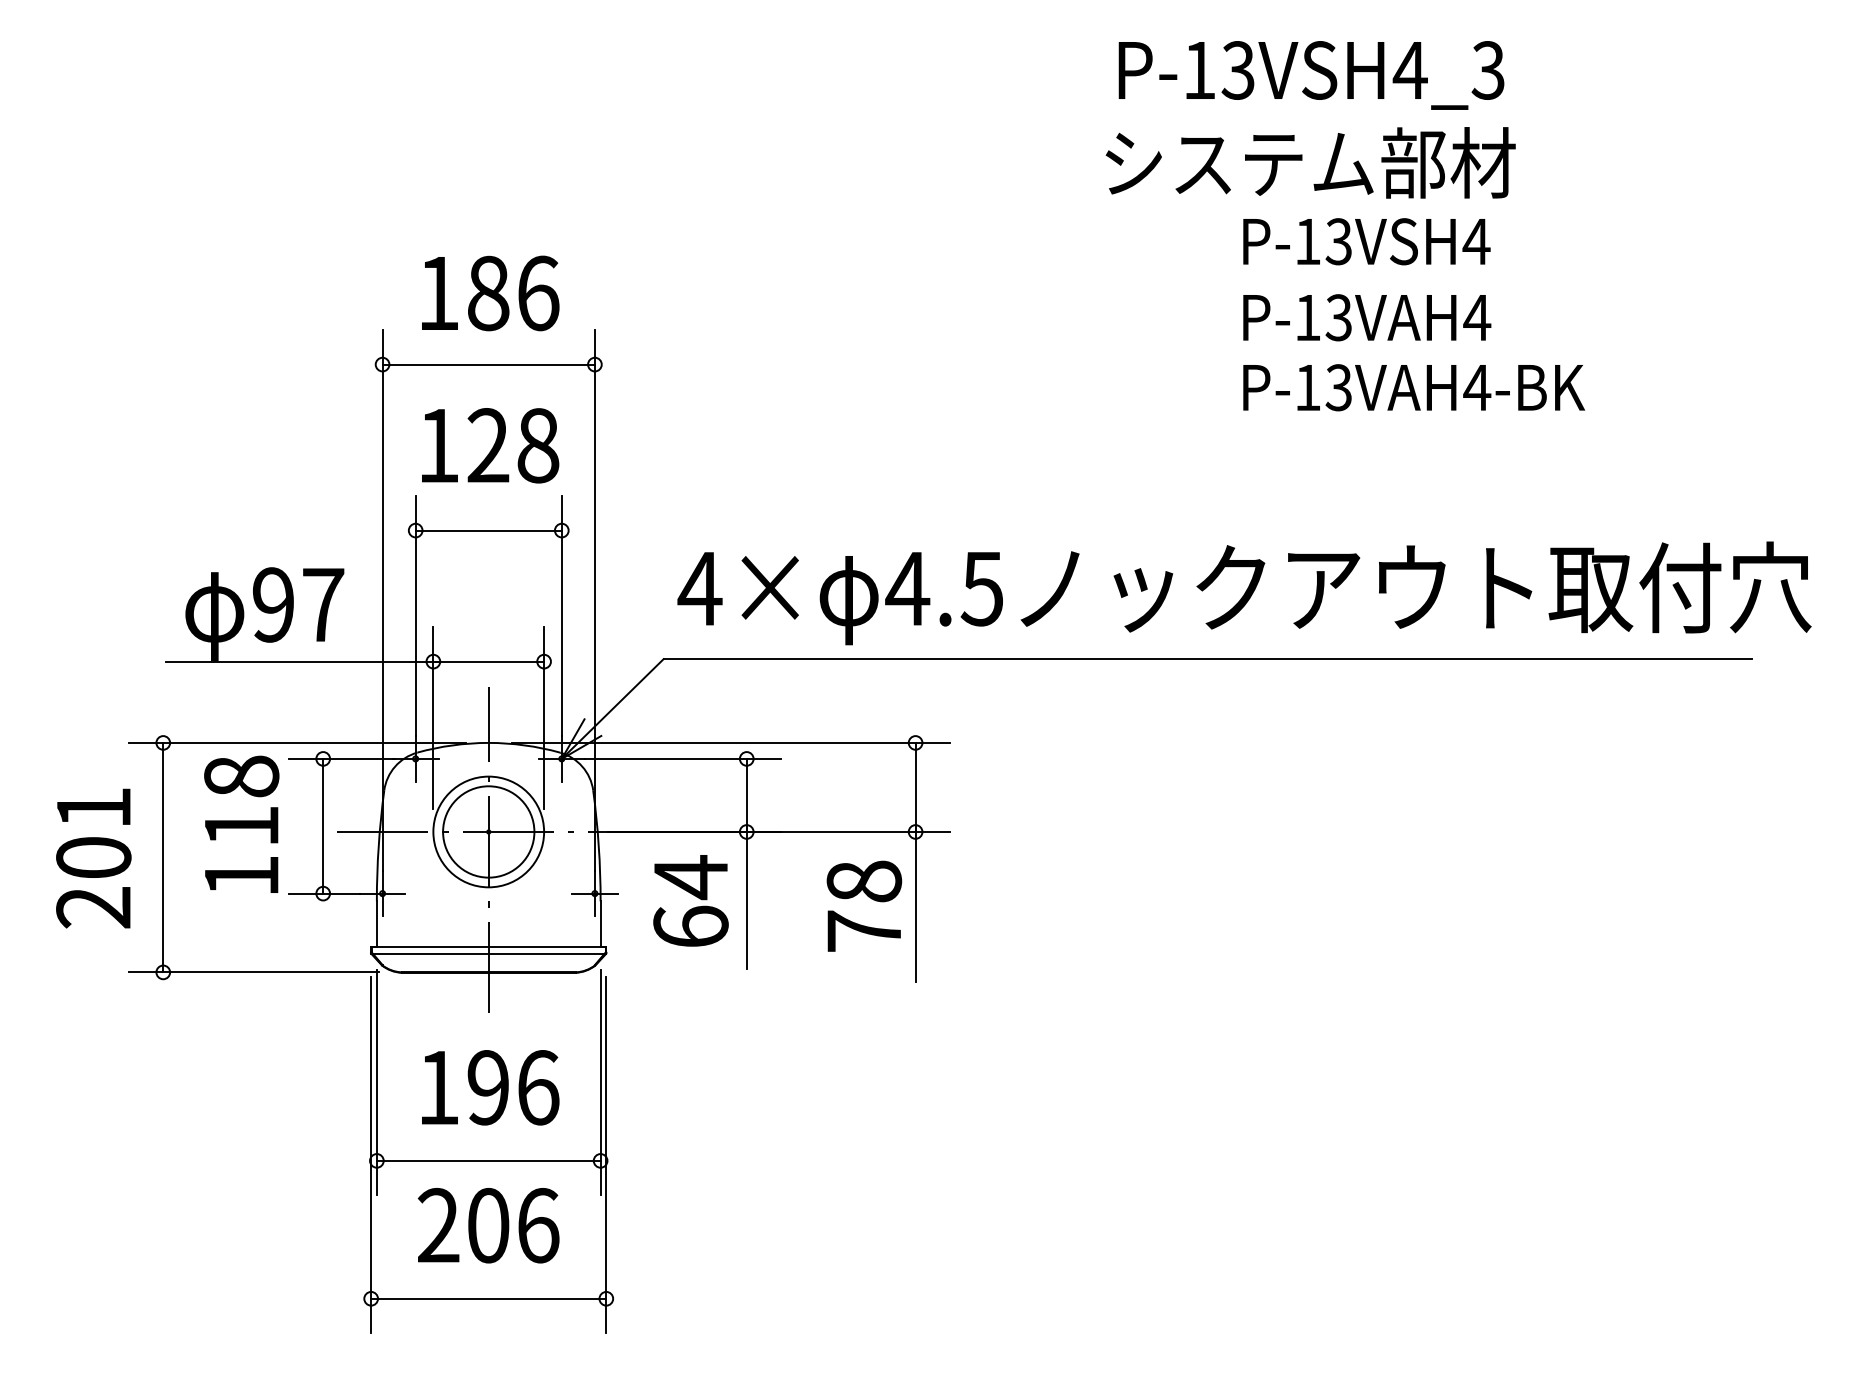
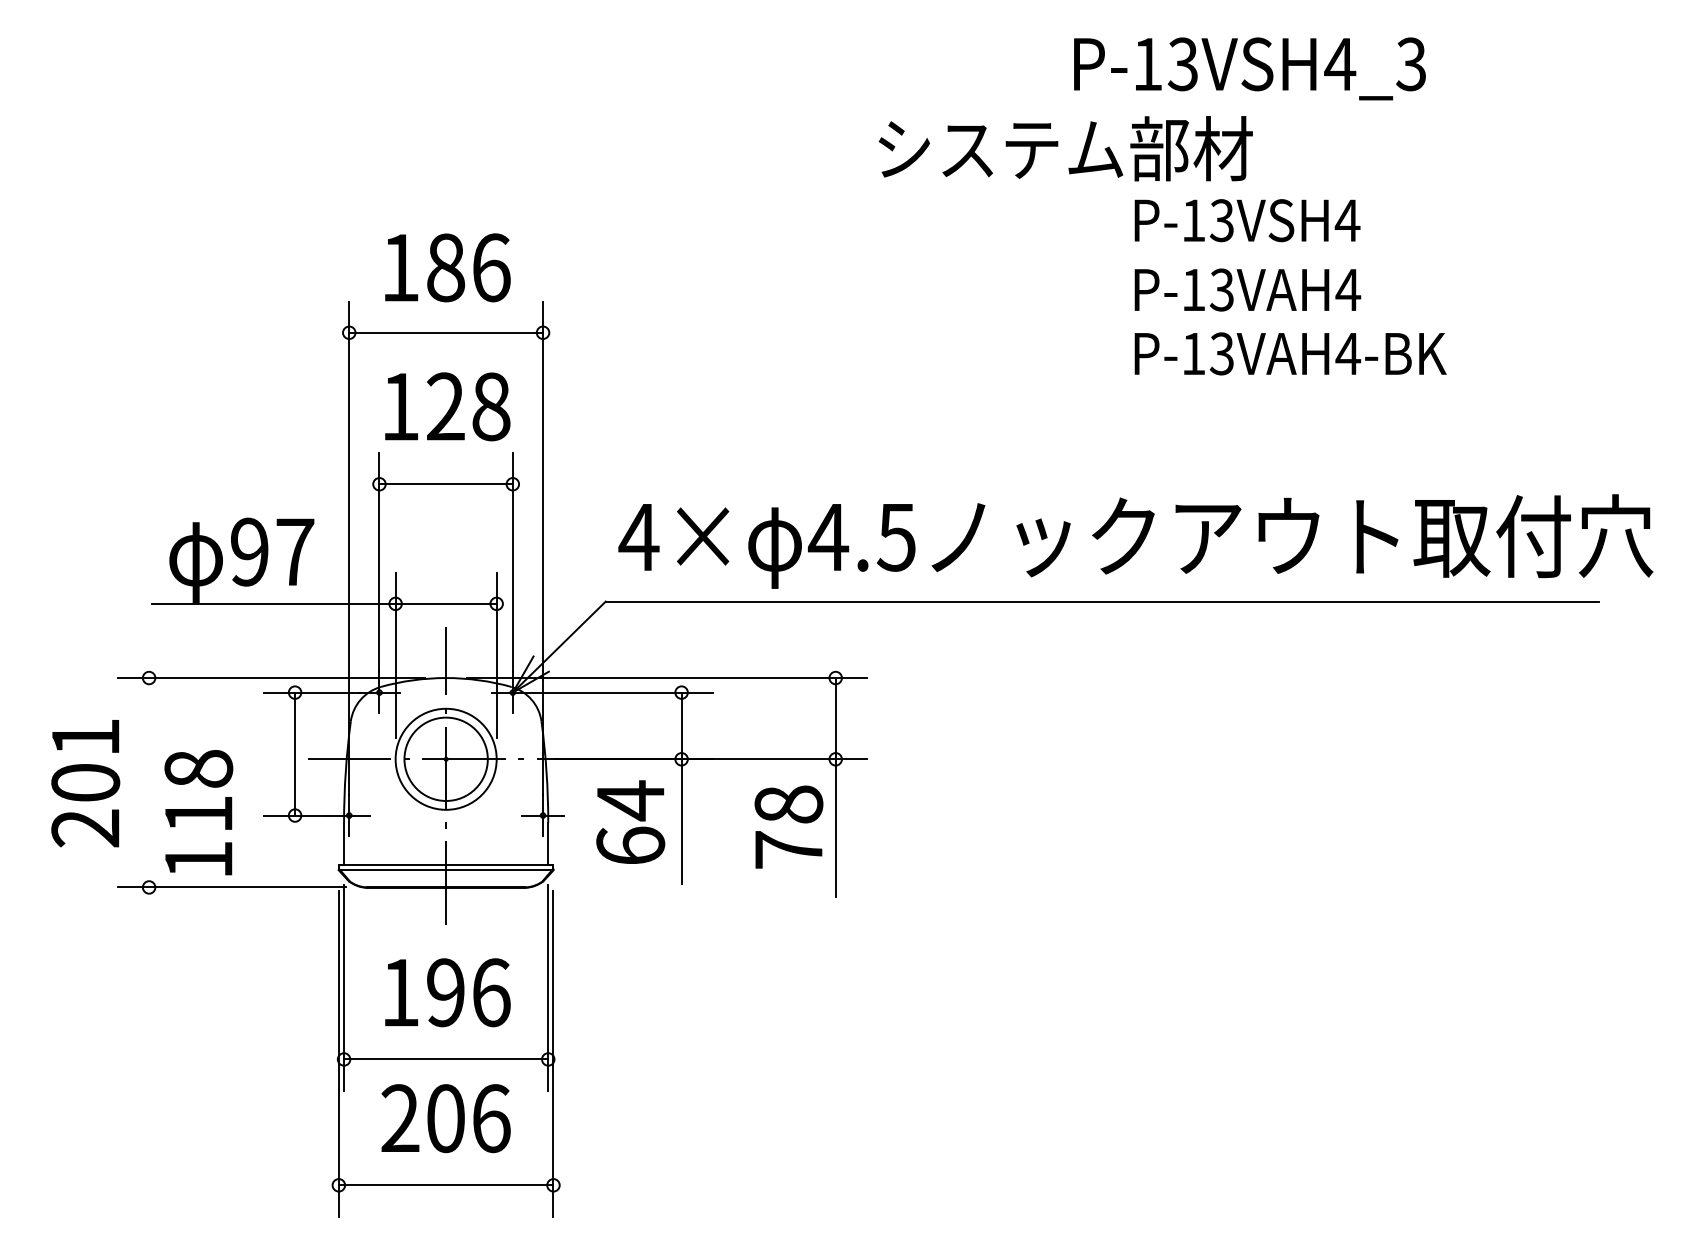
text: (1311, 75) -> (1249, 68), moved
text: (1310, 162) -> (1065, 148), moved
text: (241, 823) -> (198, 811), moved
line: (163, 857) -> (149, 782), removed

